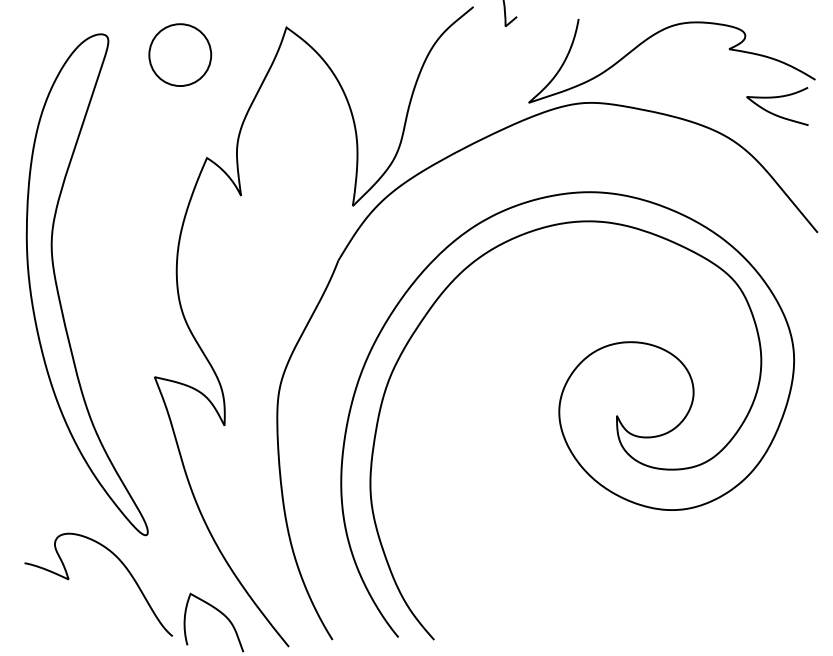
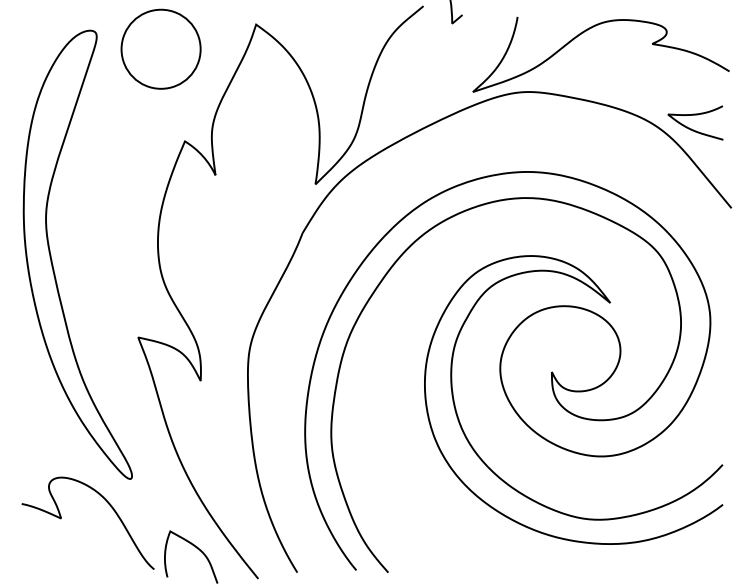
circle: (180, 54) -> (161, 48), size x1.43
curve: (774, 113) -> (692, 129), moved
curve: (681, 339) -> (609, 303), added

